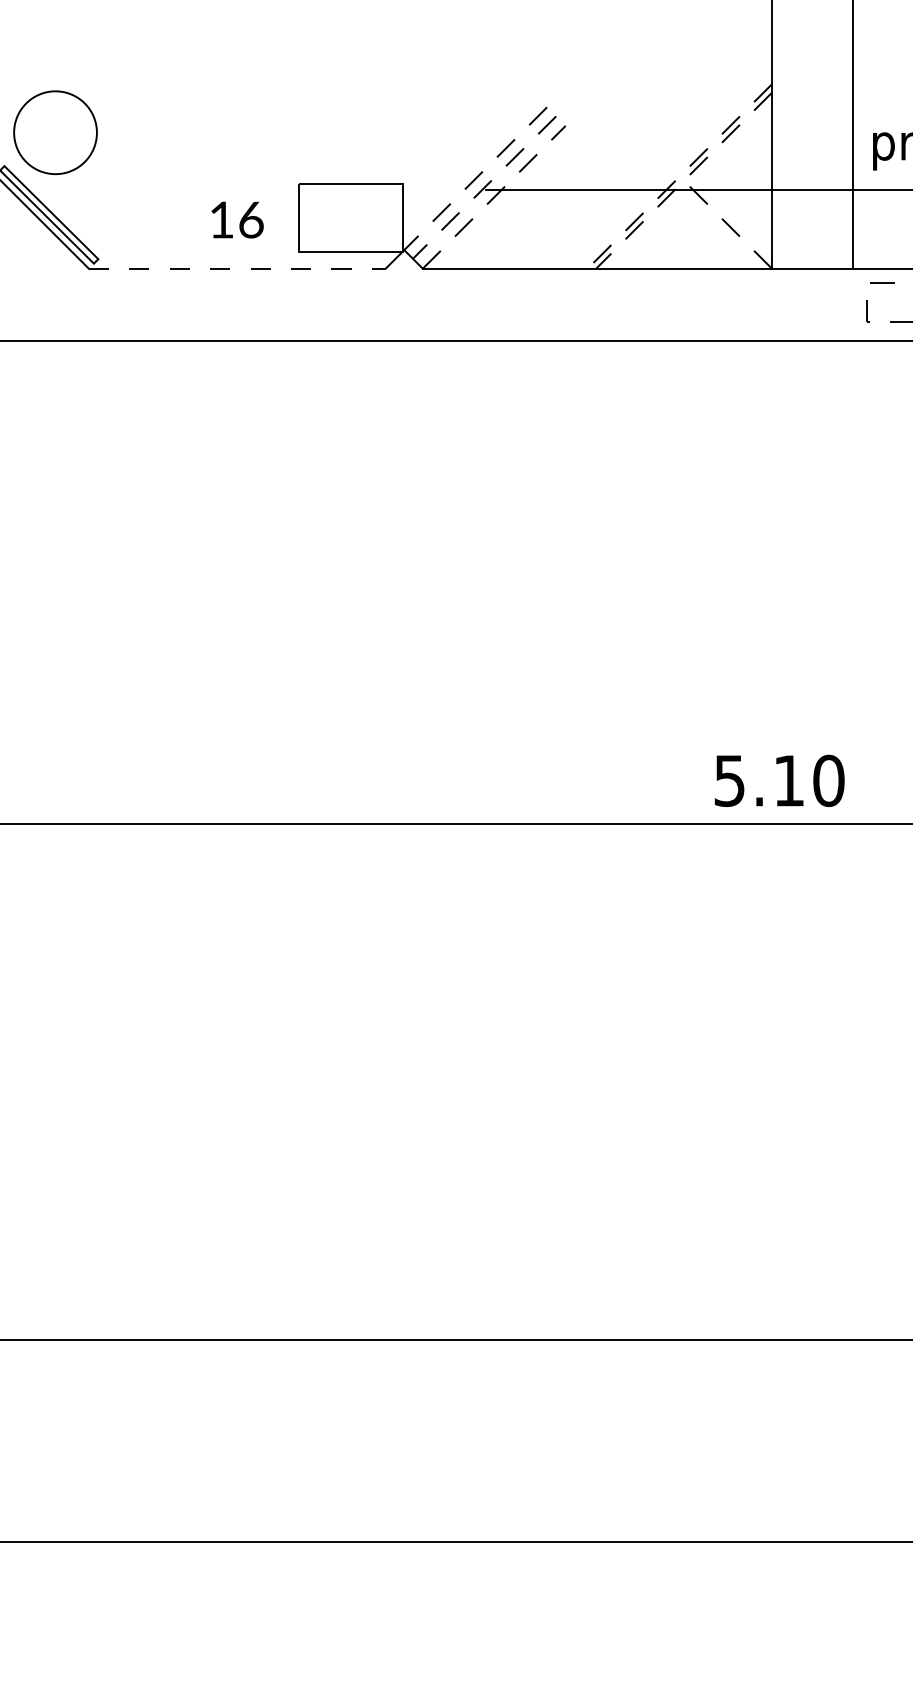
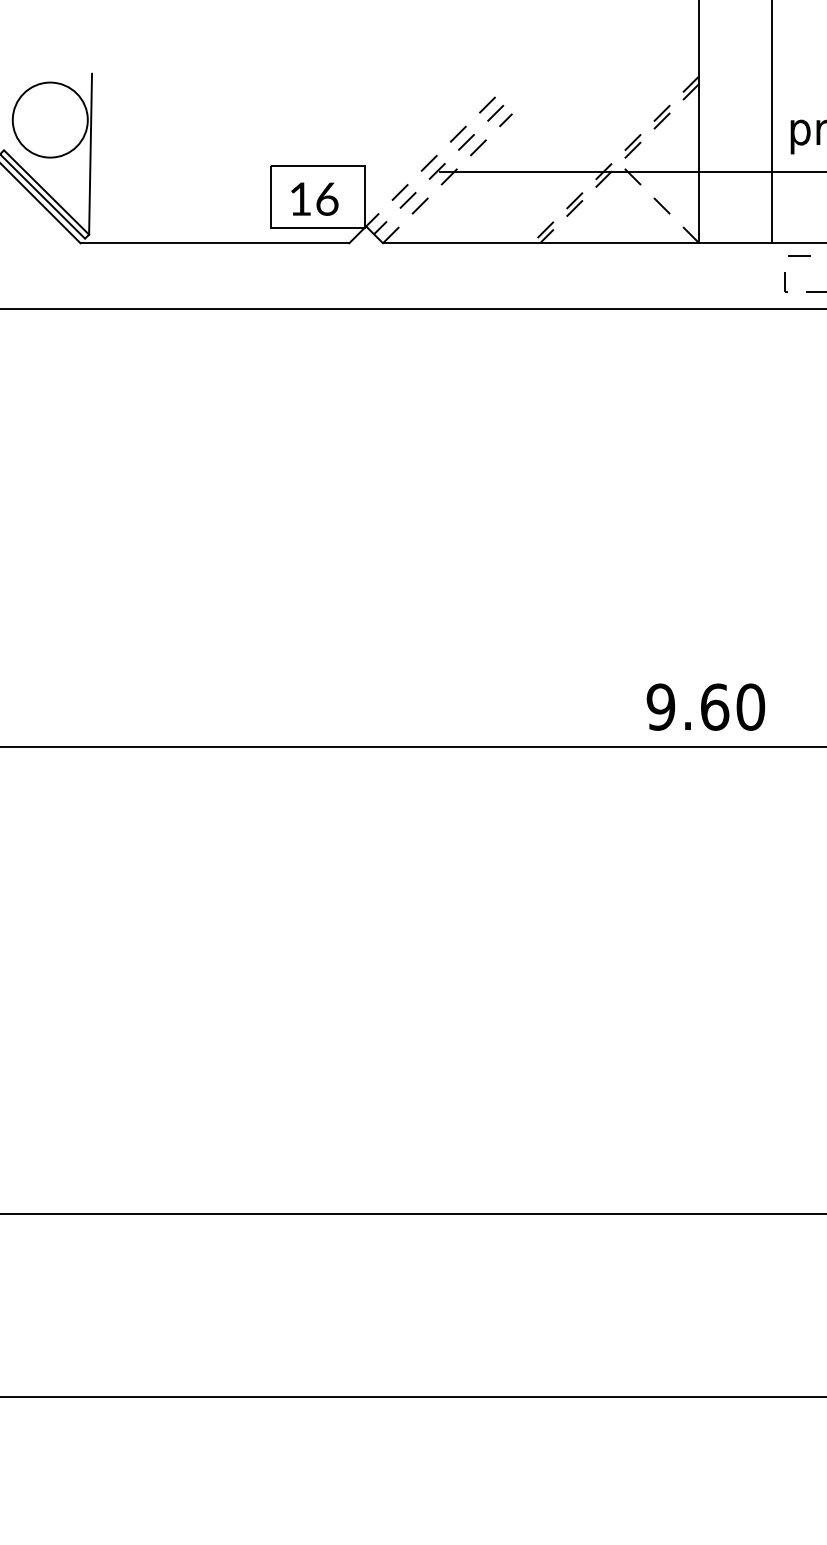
line: (99, 170) -> (90, 154), added
text: (237, 219) -> (314, 198), moved
line: (237, 268) -> (215, 243), dashed -> solid
text: (759, 780) -> (687, 706), 5.10 -> 9.60

